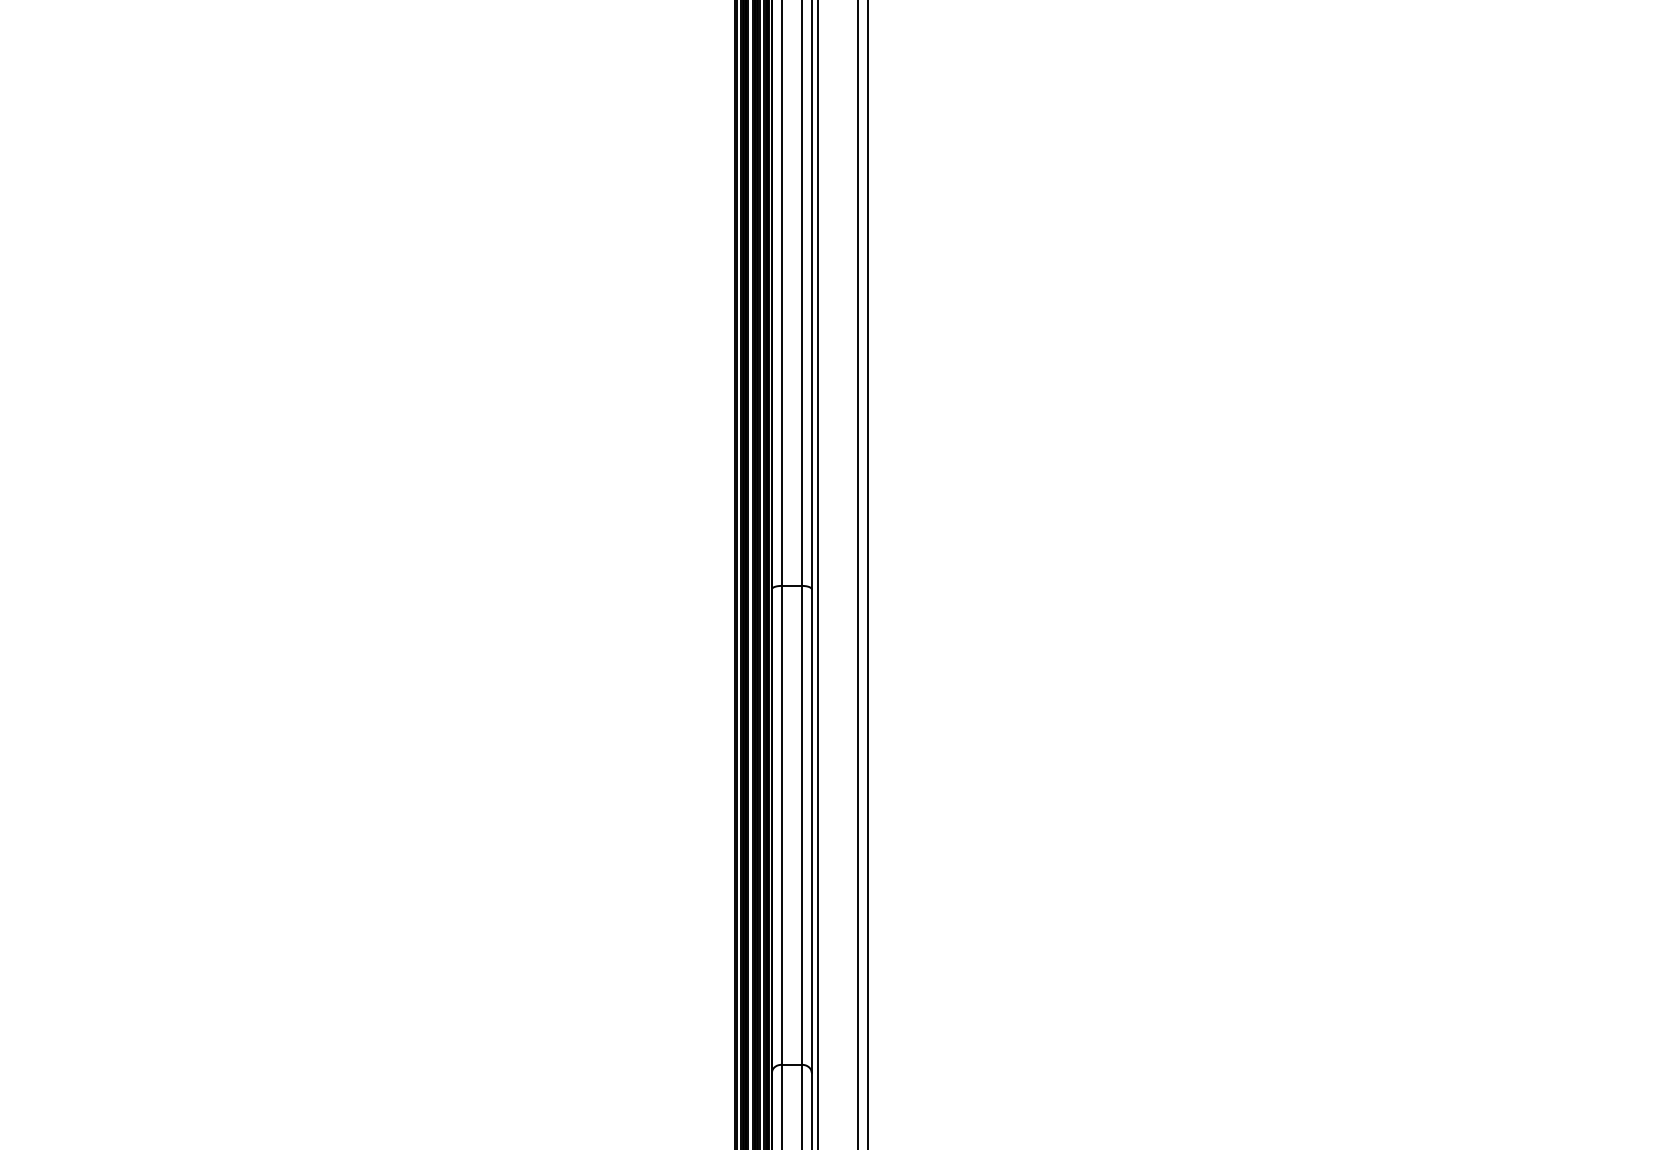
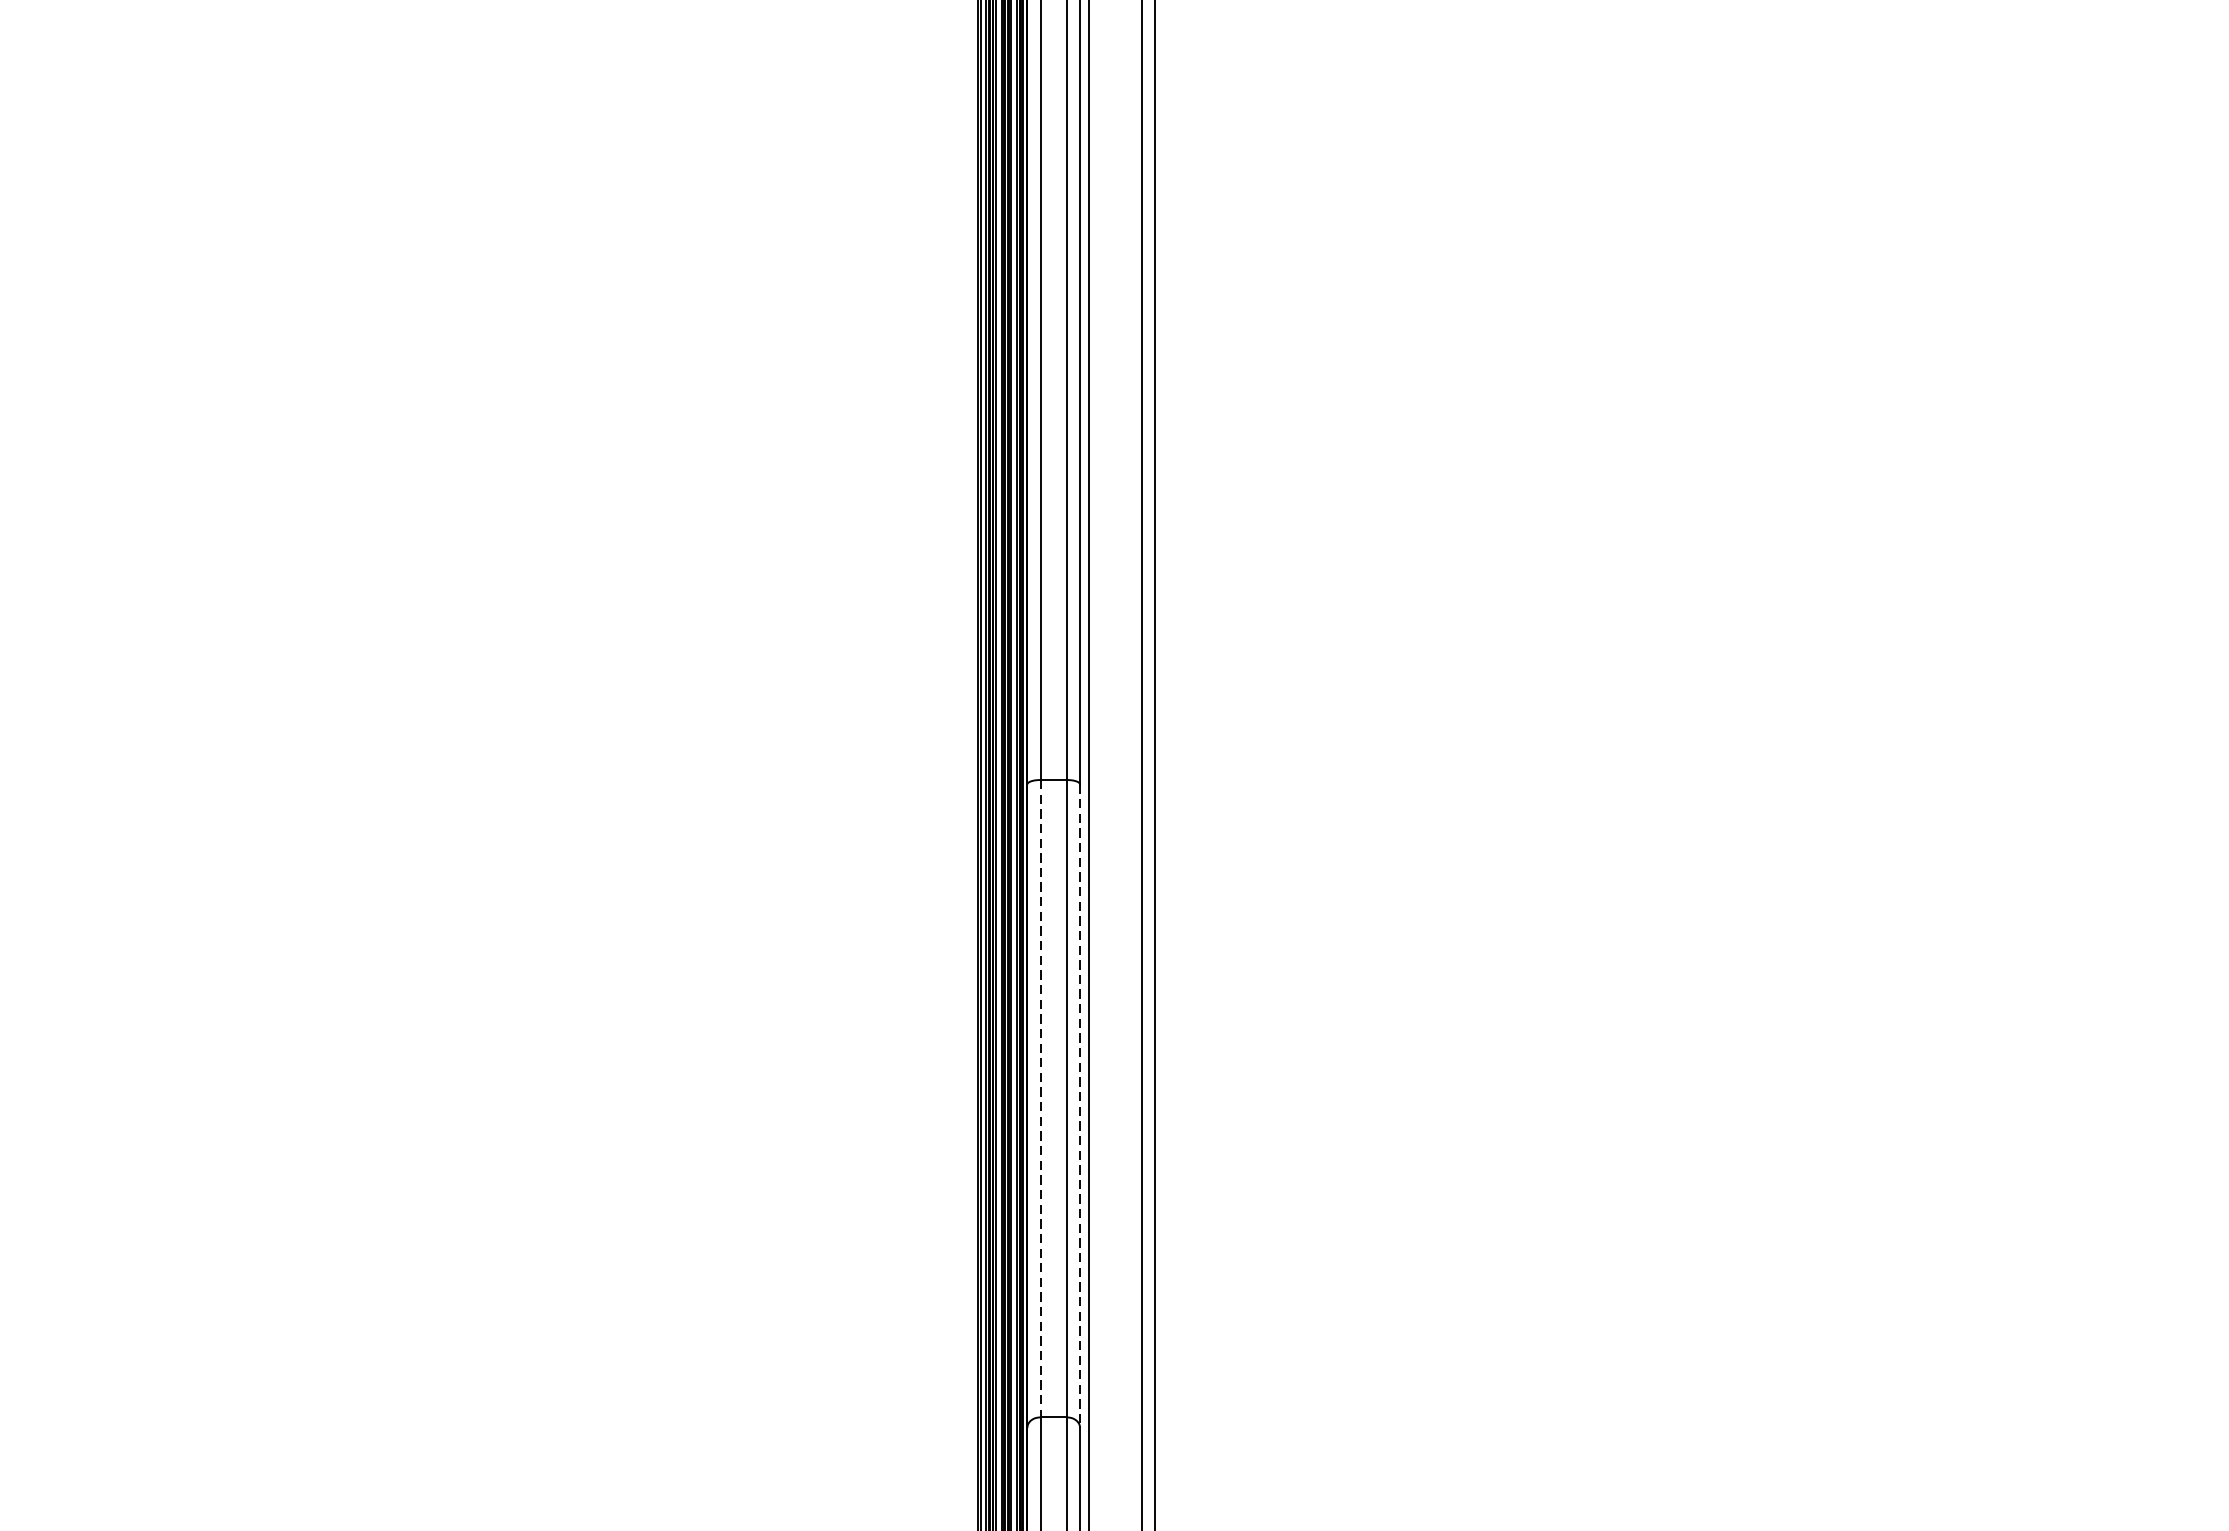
line: (781, 825) -> (1039, 1098), solid -> dashed
line: (811, 830) -> (1079, 1105), solid -> dashed

